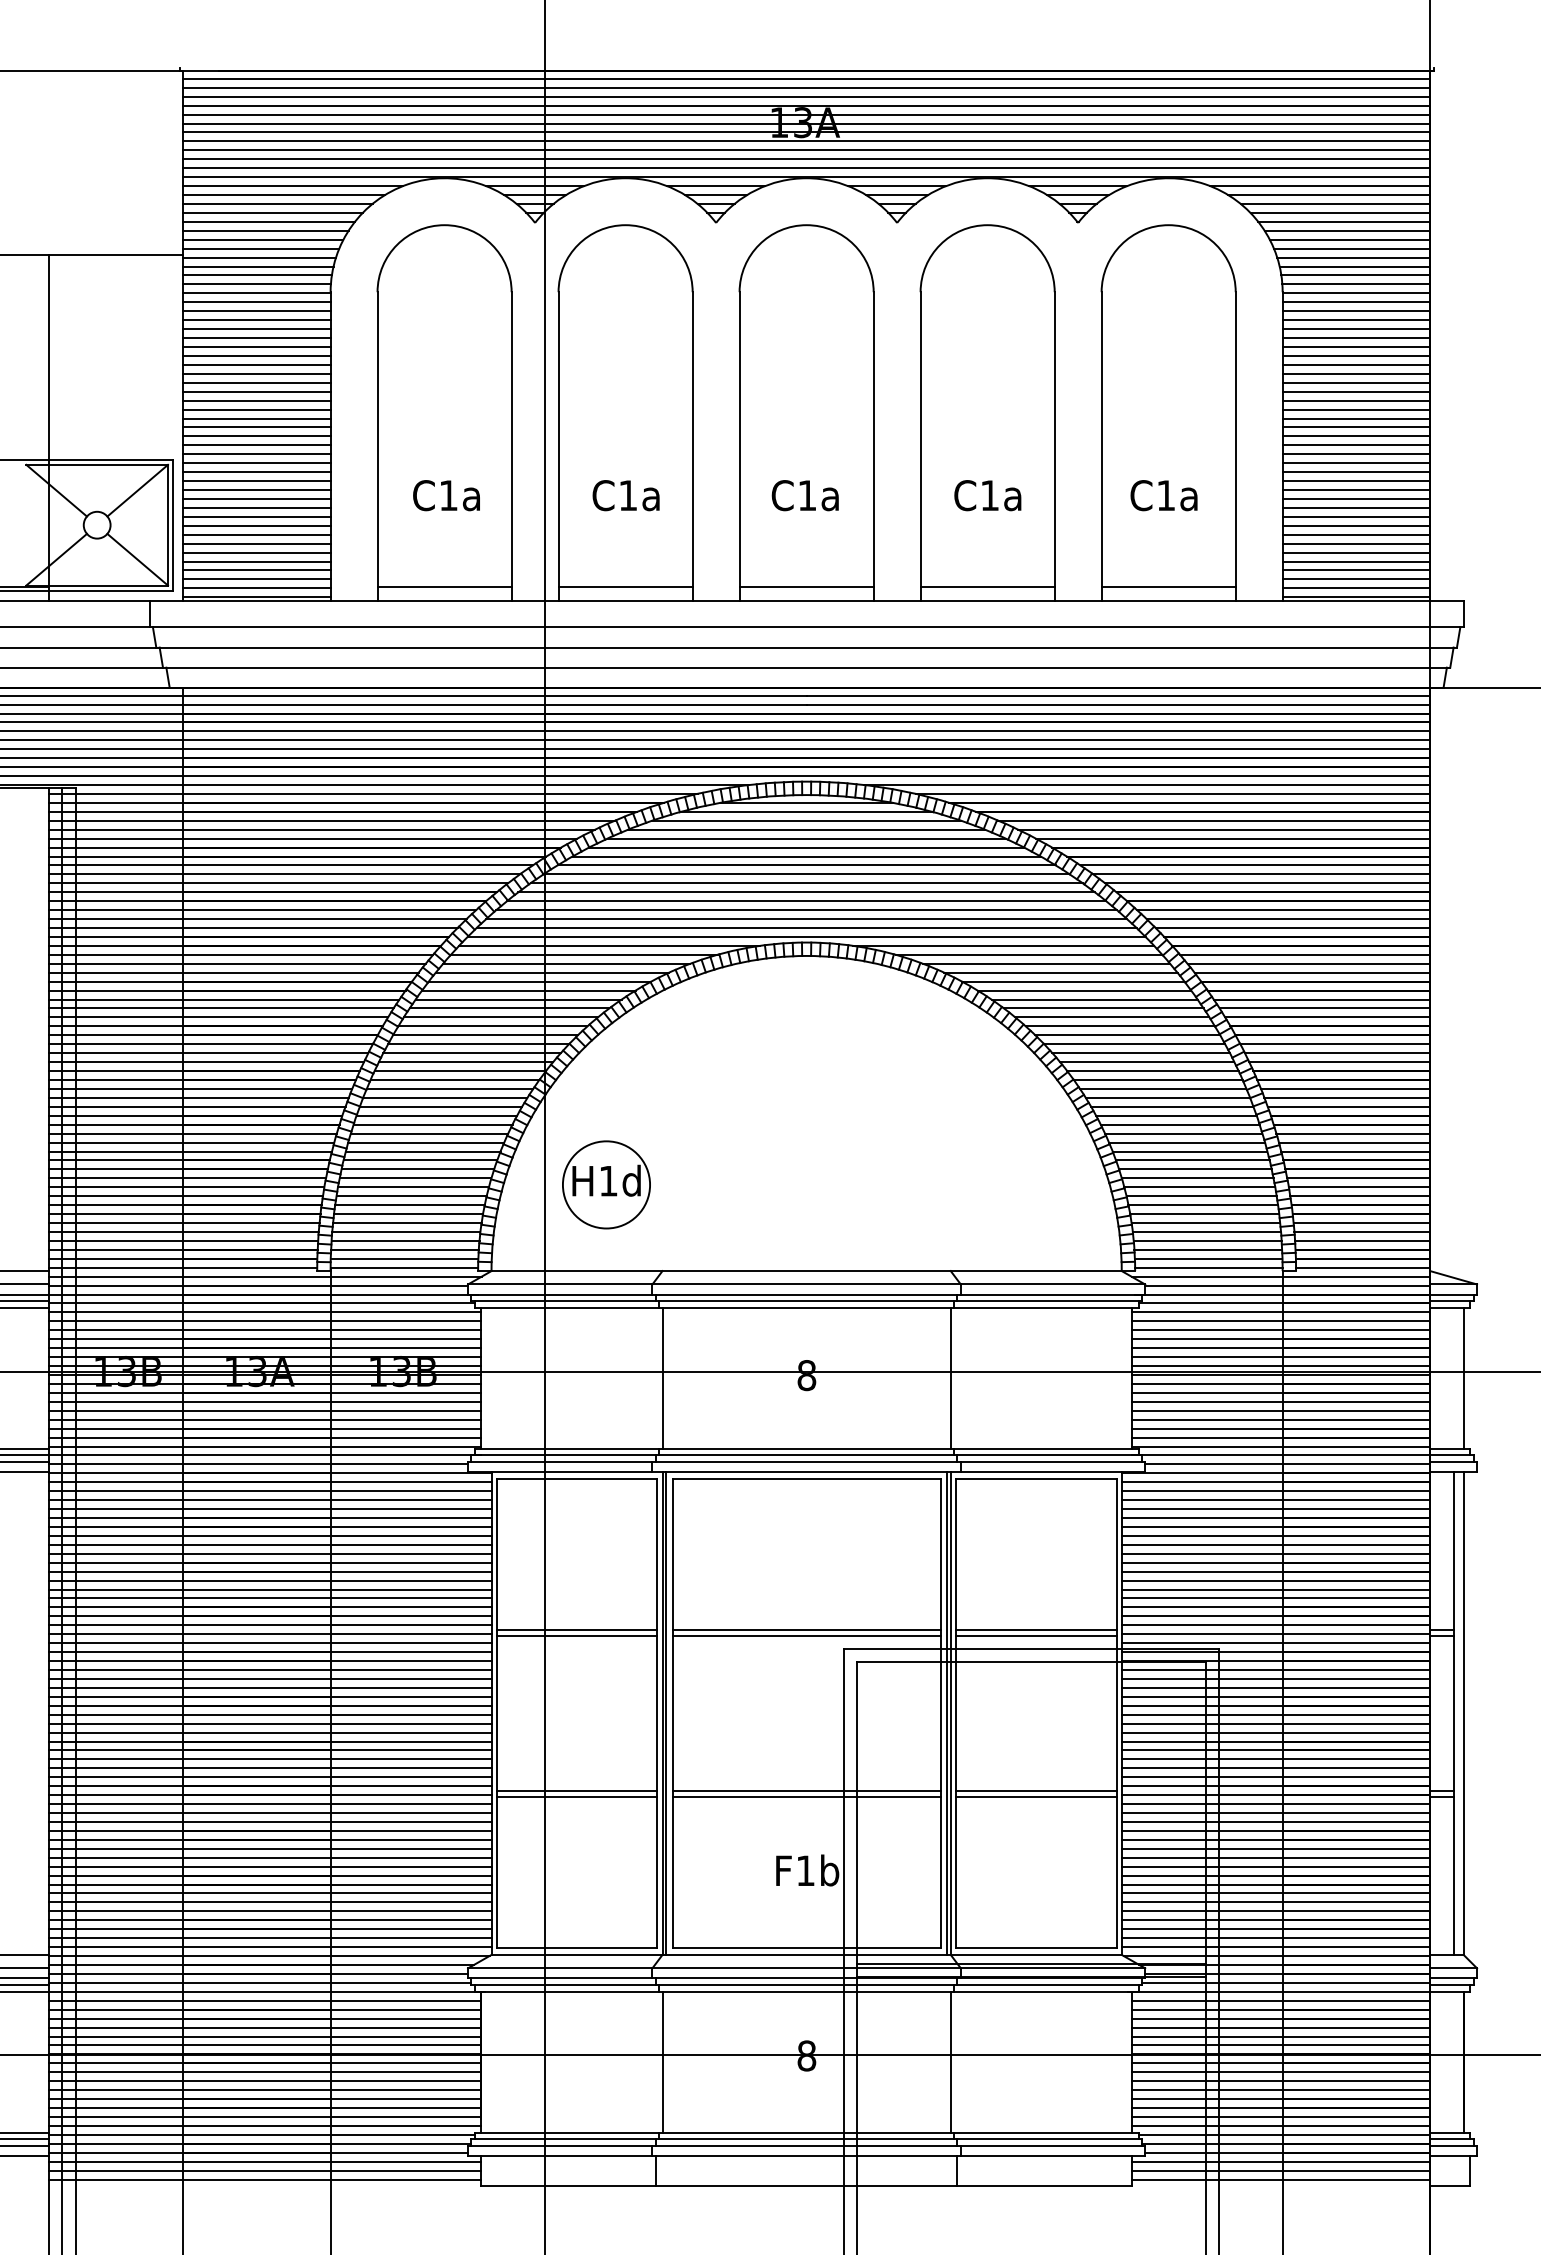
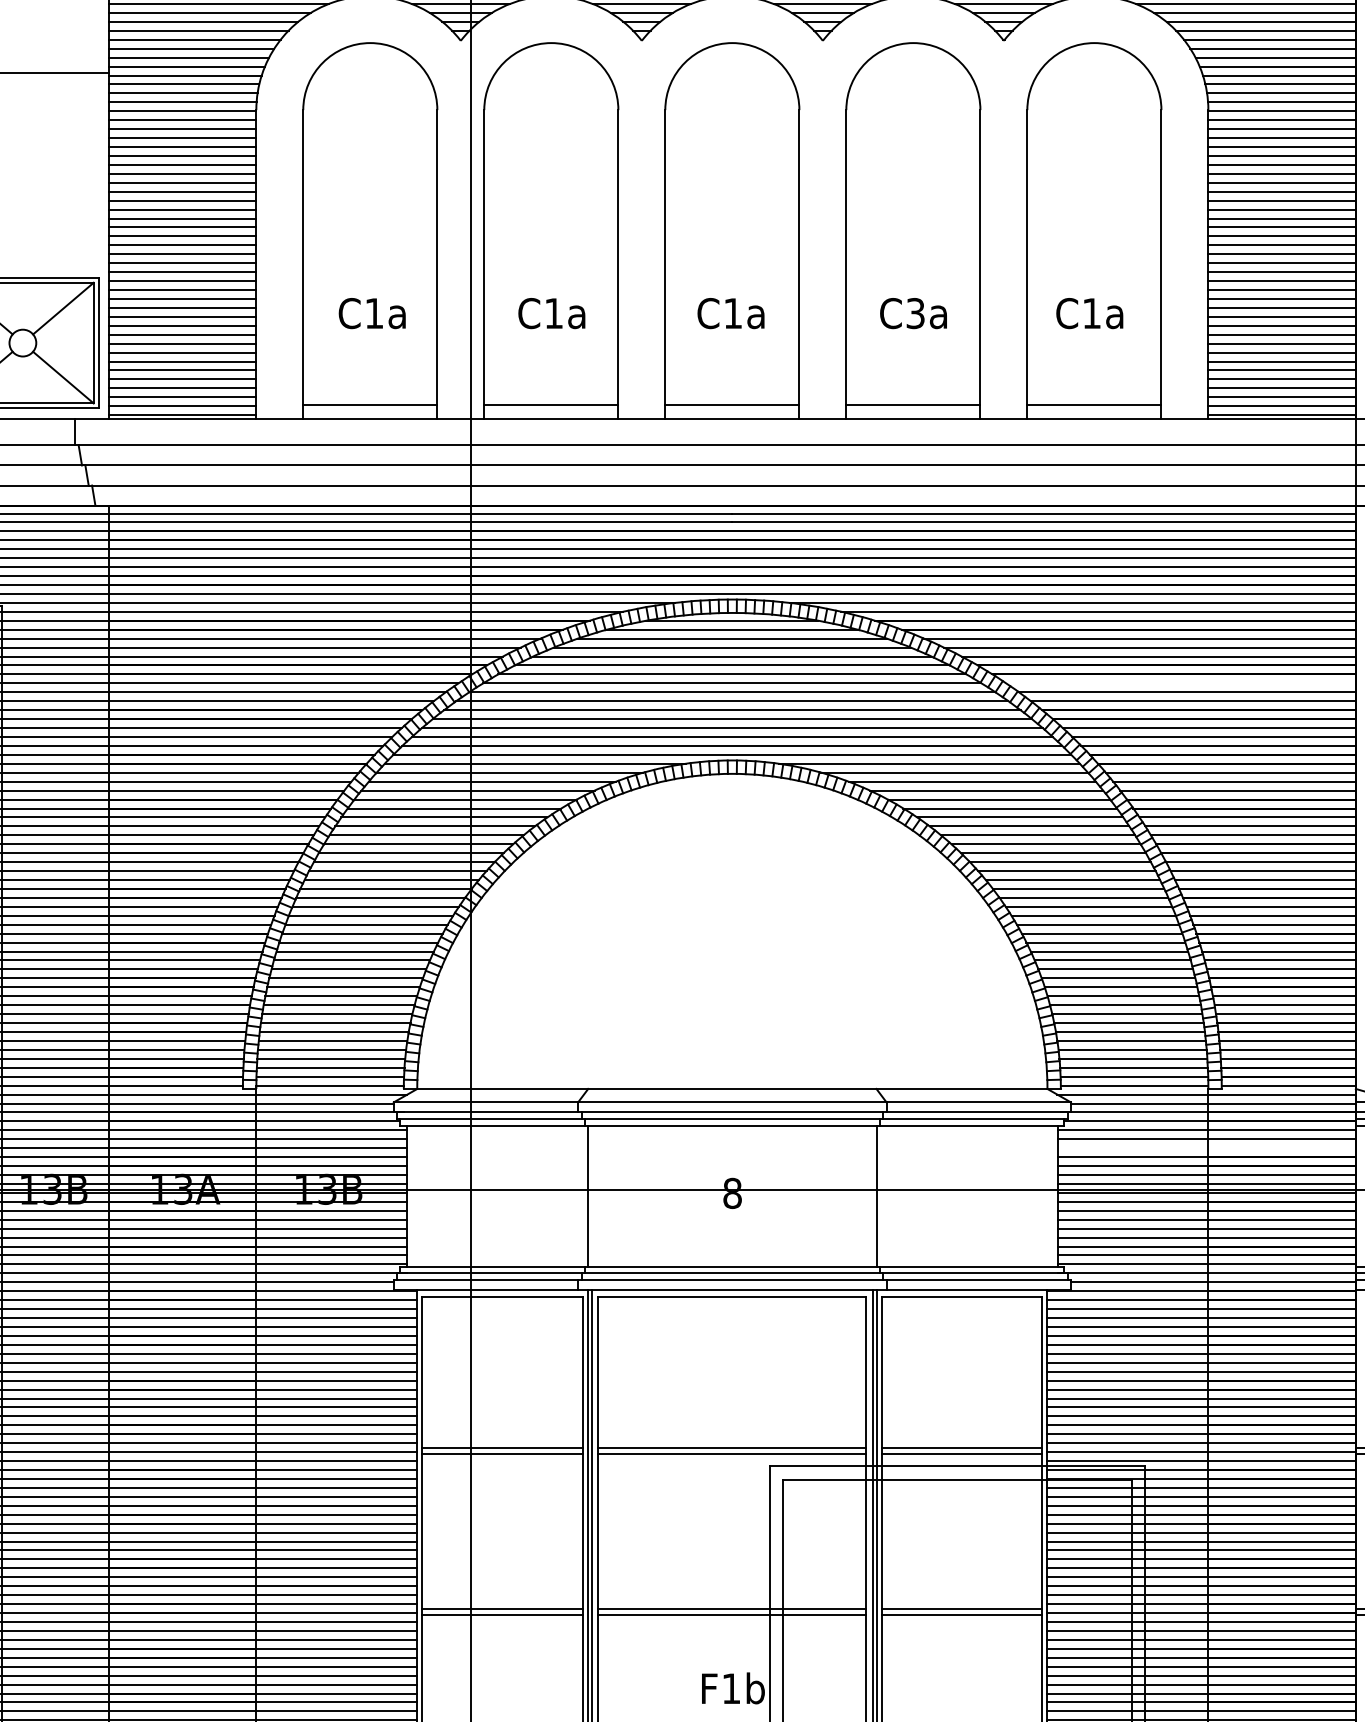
text: (989, 495) -> (915, 313), C1a -> C3a
line: (1255, 865) -> (1181, 683), removed
part: (606, 1184) -> (532, 1002), removed
line: (1280, 1330) -> (1206, 1148), removed

